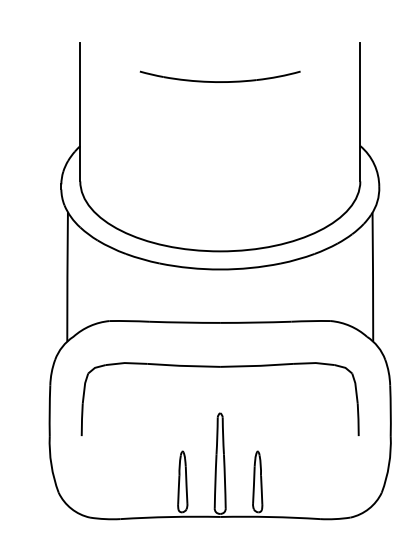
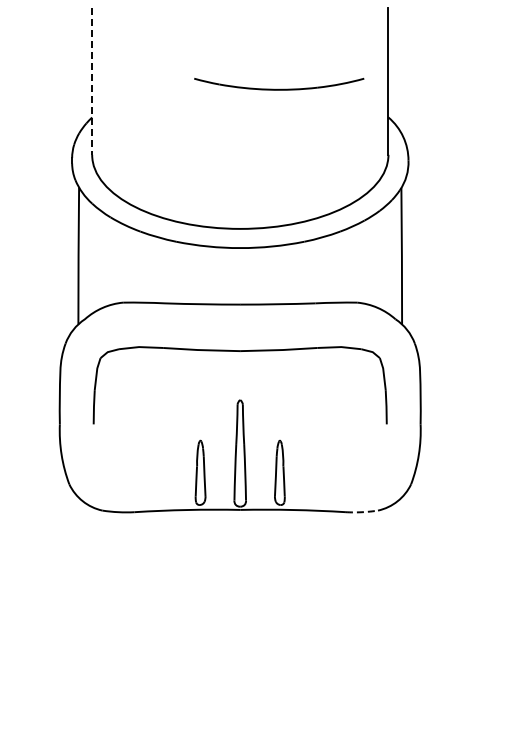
part: (220, 76) -> (279, 83), moved
line: (80, 112) -> (92, 81), solid -> dashed
arc: (334, 519) -> (361, 512), solid -> dashed

